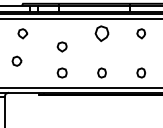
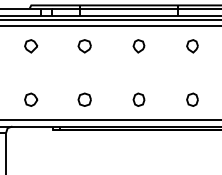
part: (101, 33) -> (138, 46), size x0.62
part: (62, 47) -> (84, 46), moved
part: (17, 61) -> (31, 99), moved

